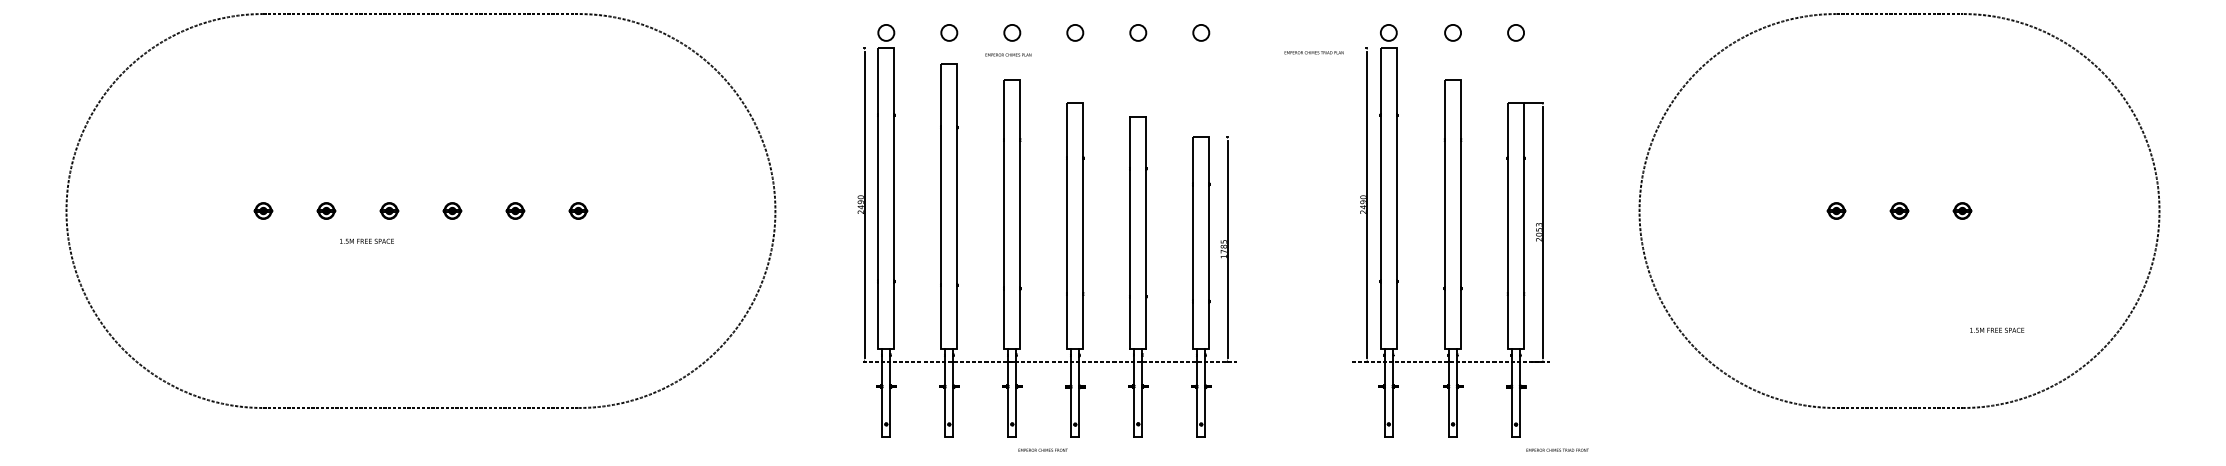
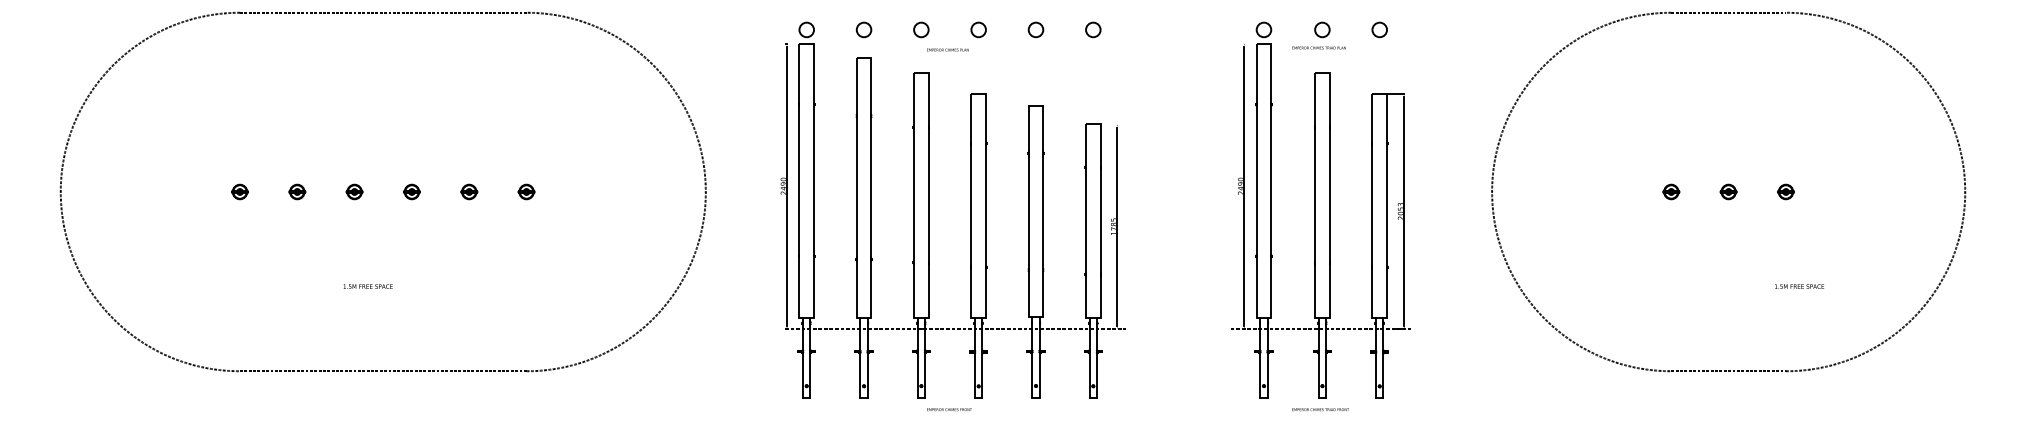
text: (1313, 52) -> (1318, 47), moved
text: (1008, 54) -> (947, 49), moved
text: (366, 241) -> (367, 286), moved
text: (1997, 330) -> (1799, 286), moved
text: (1557, 450) -> (1320, 409), moved

